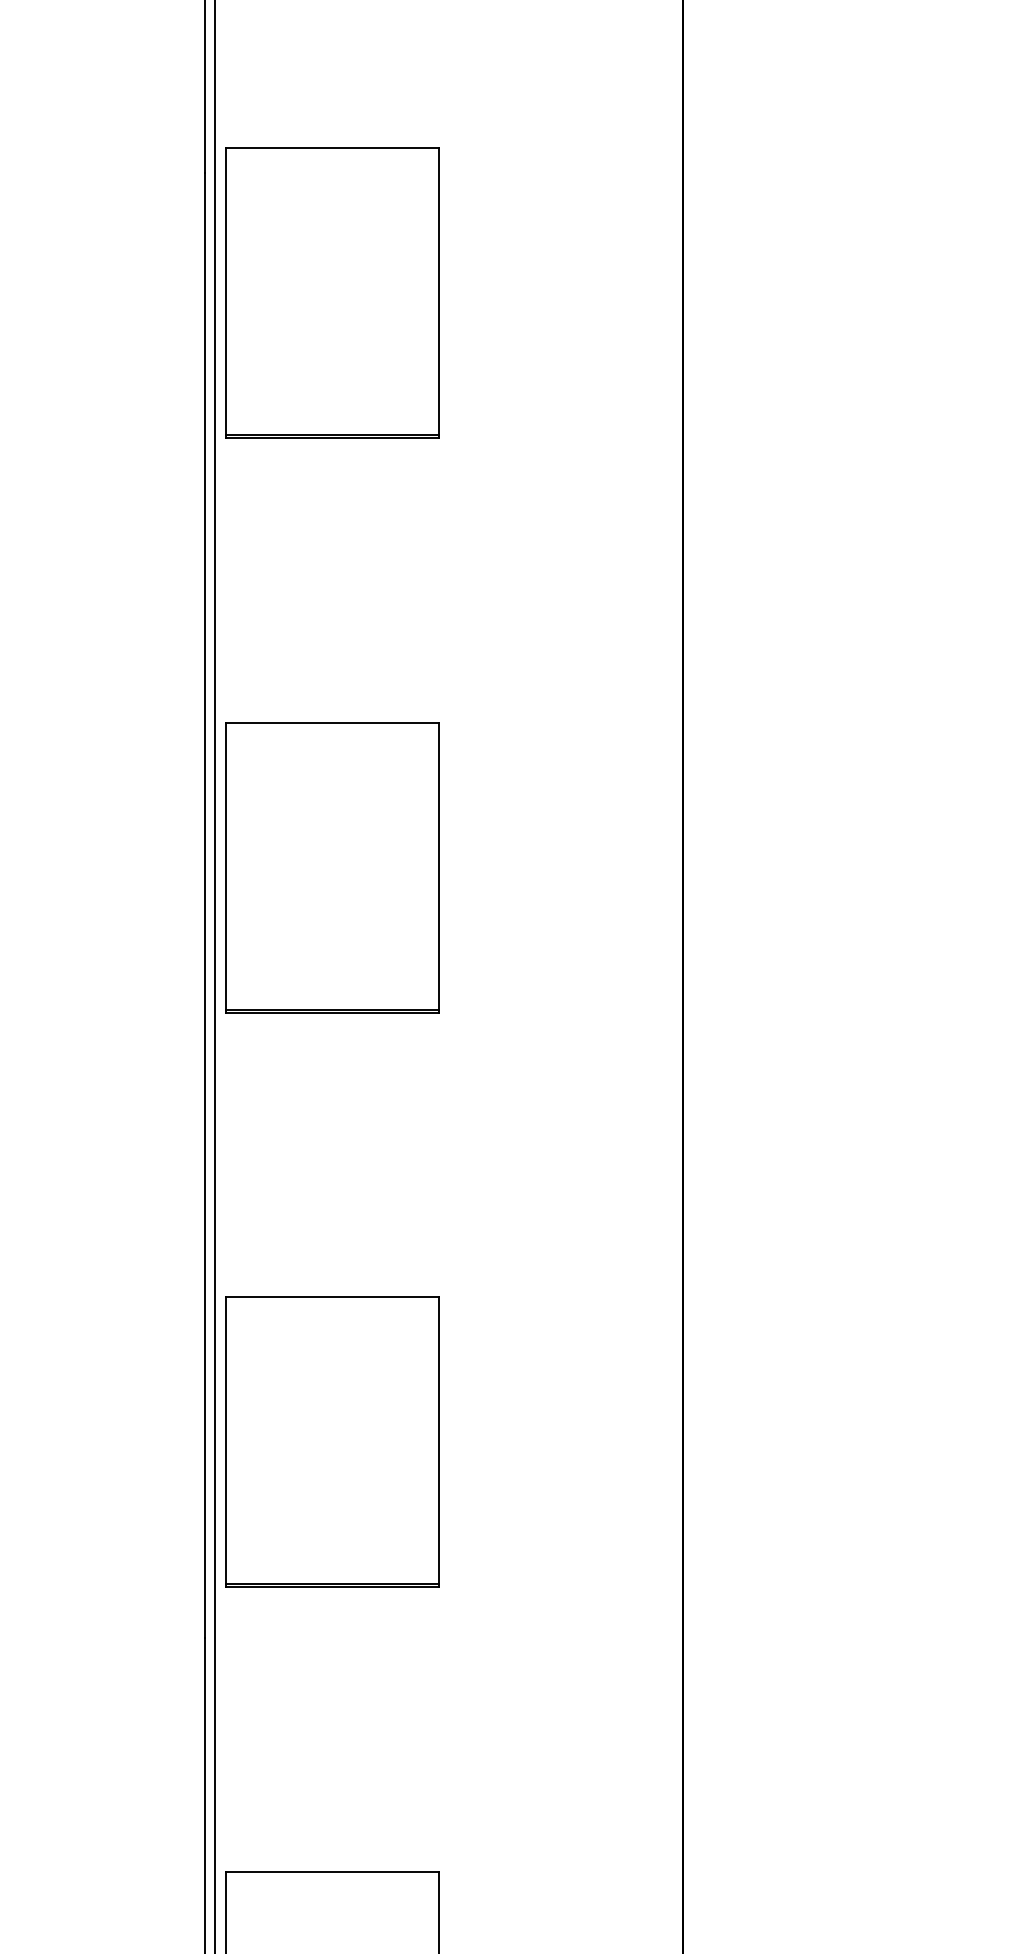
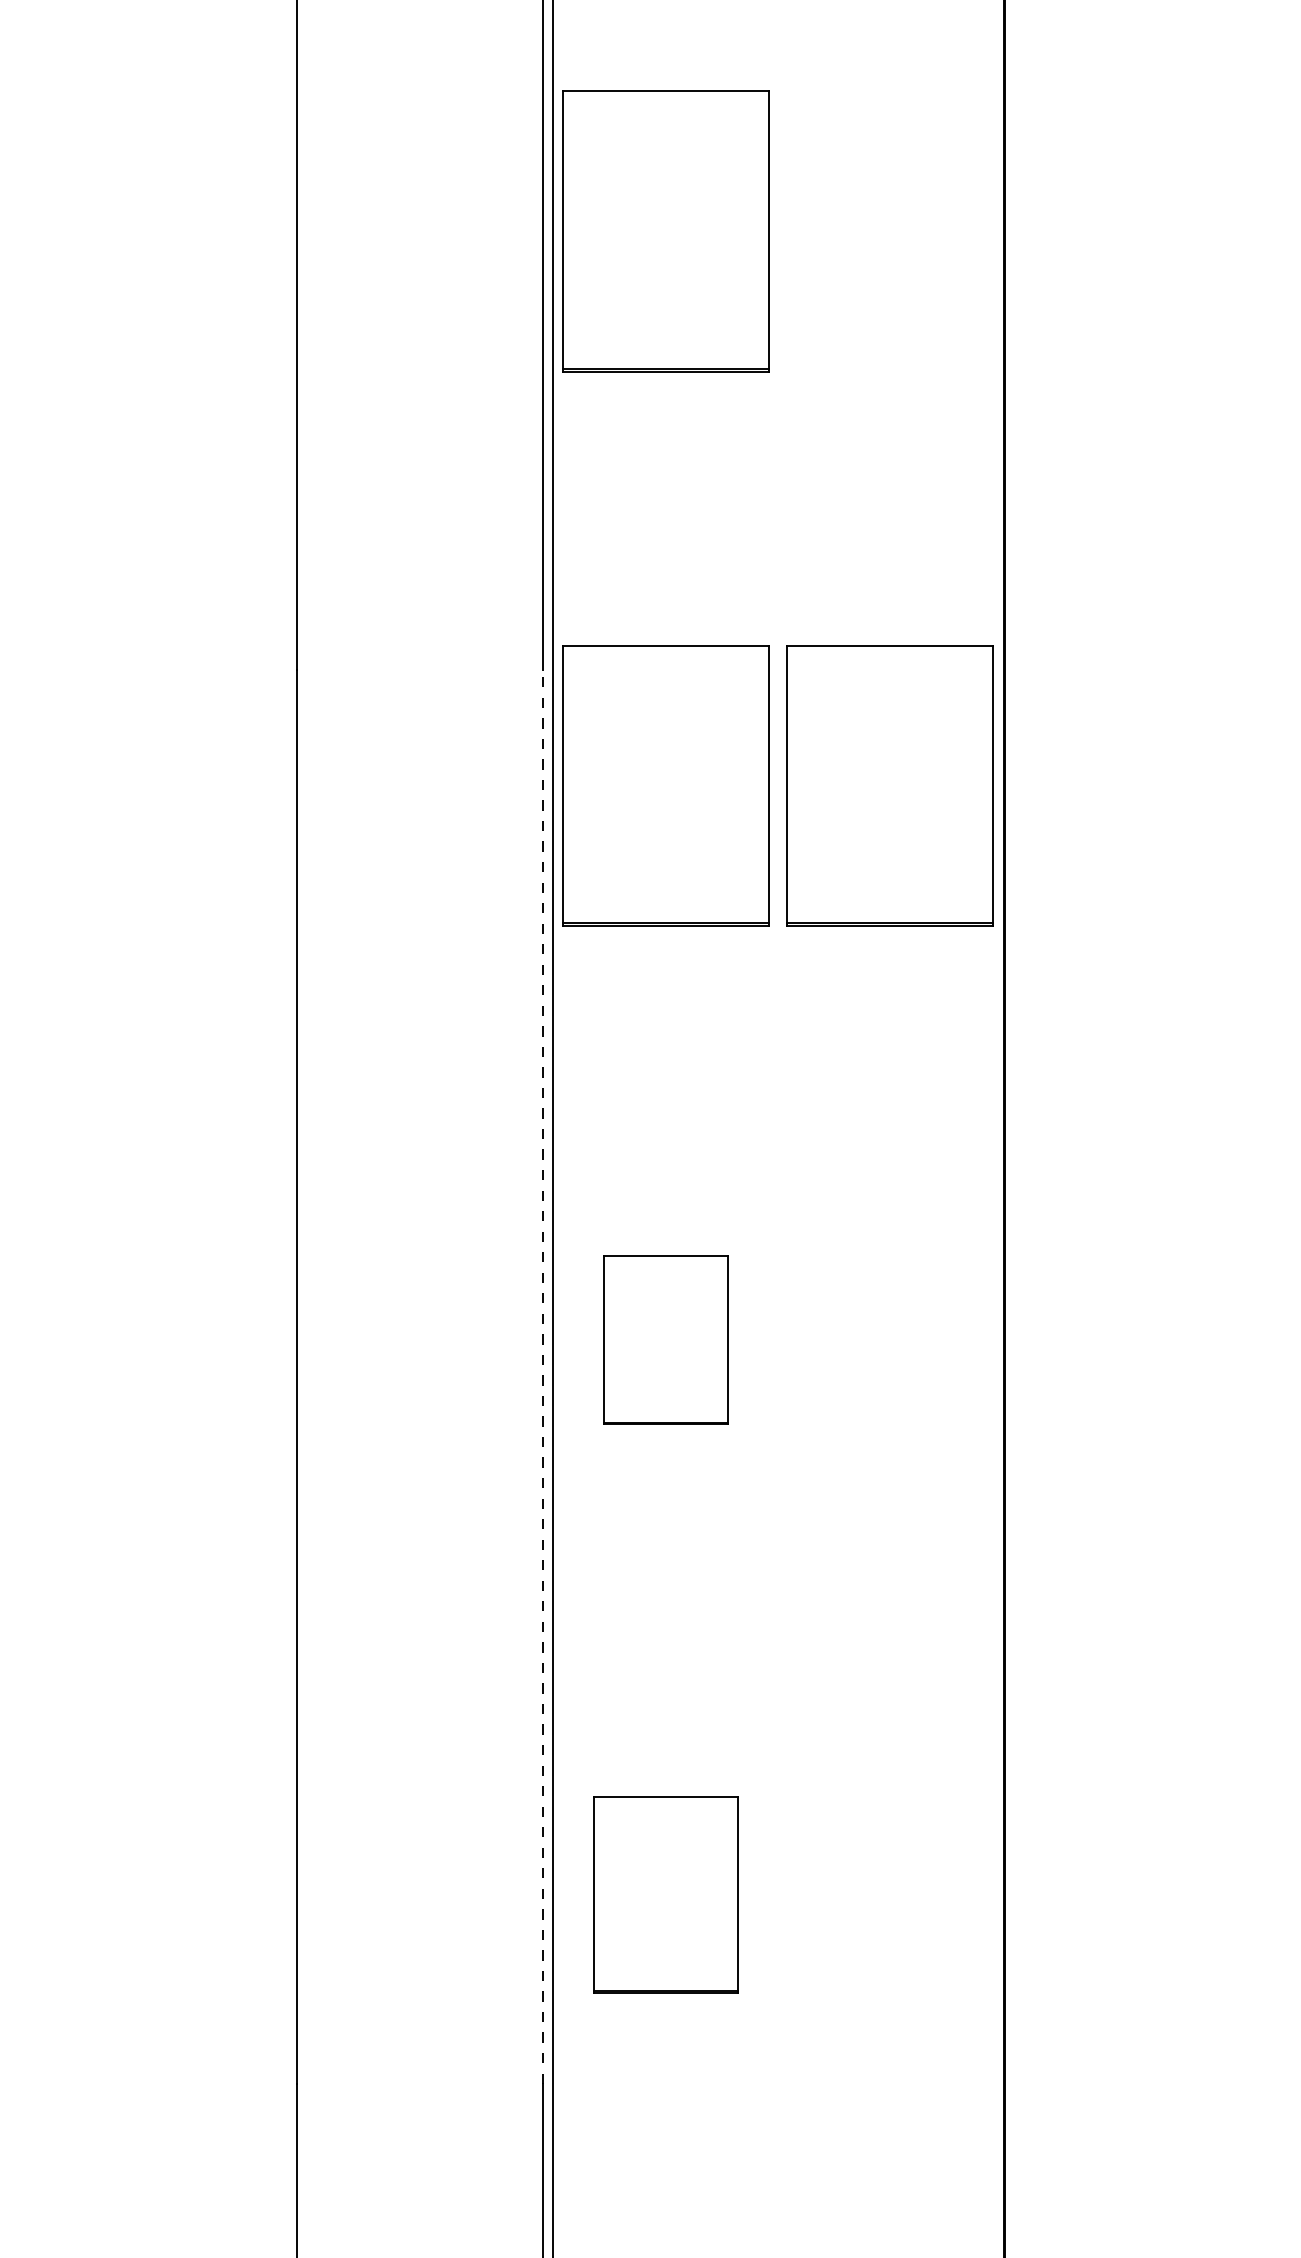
part: (563, 292) -> (889, 785), added
part: (331, 866) -> (665, 1339), size x0.6
line: (204, 904) -> (542, 1376), solid -> dashed
part: (331, 1441) -> (665, 1894), size x0.7

